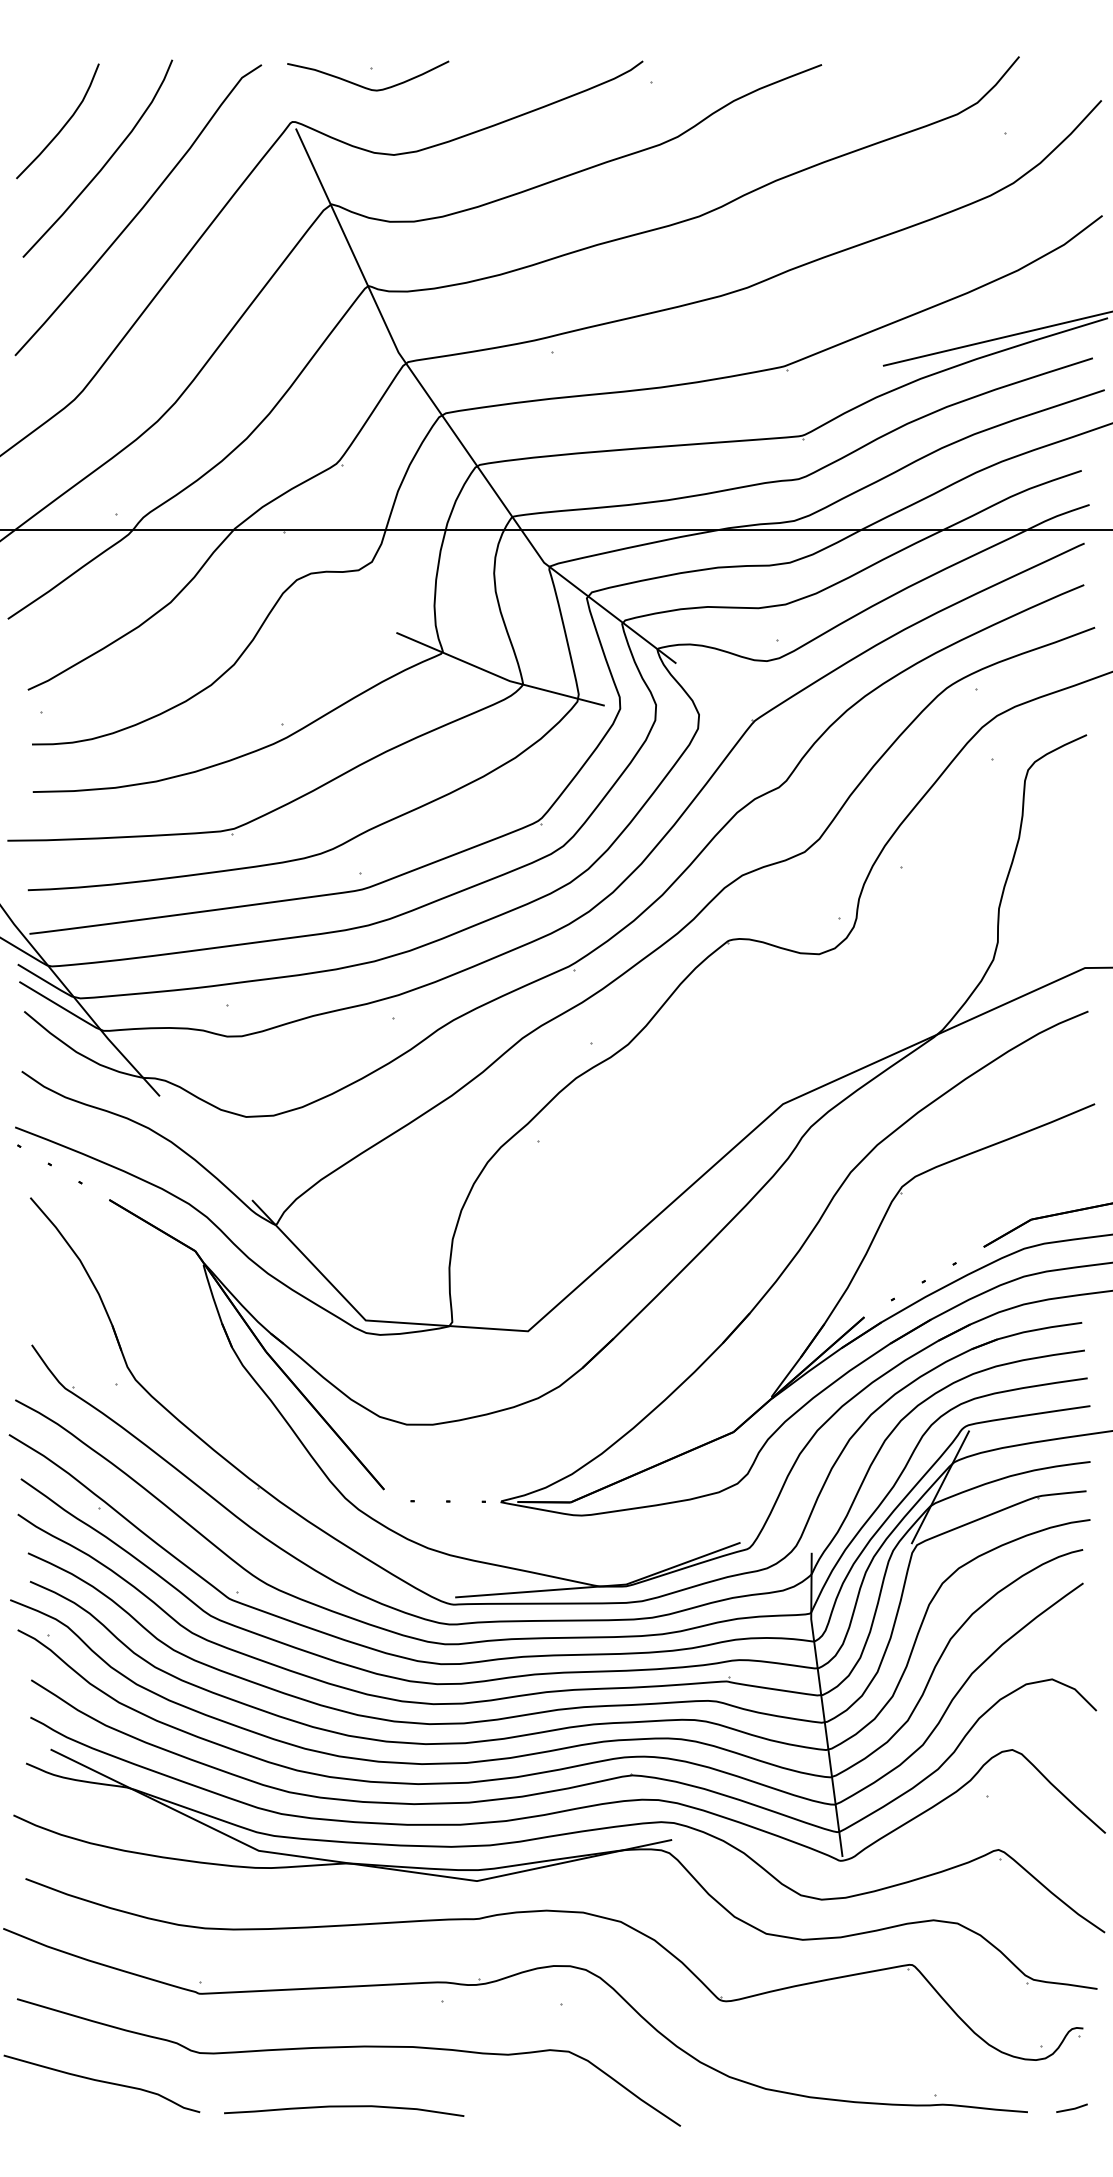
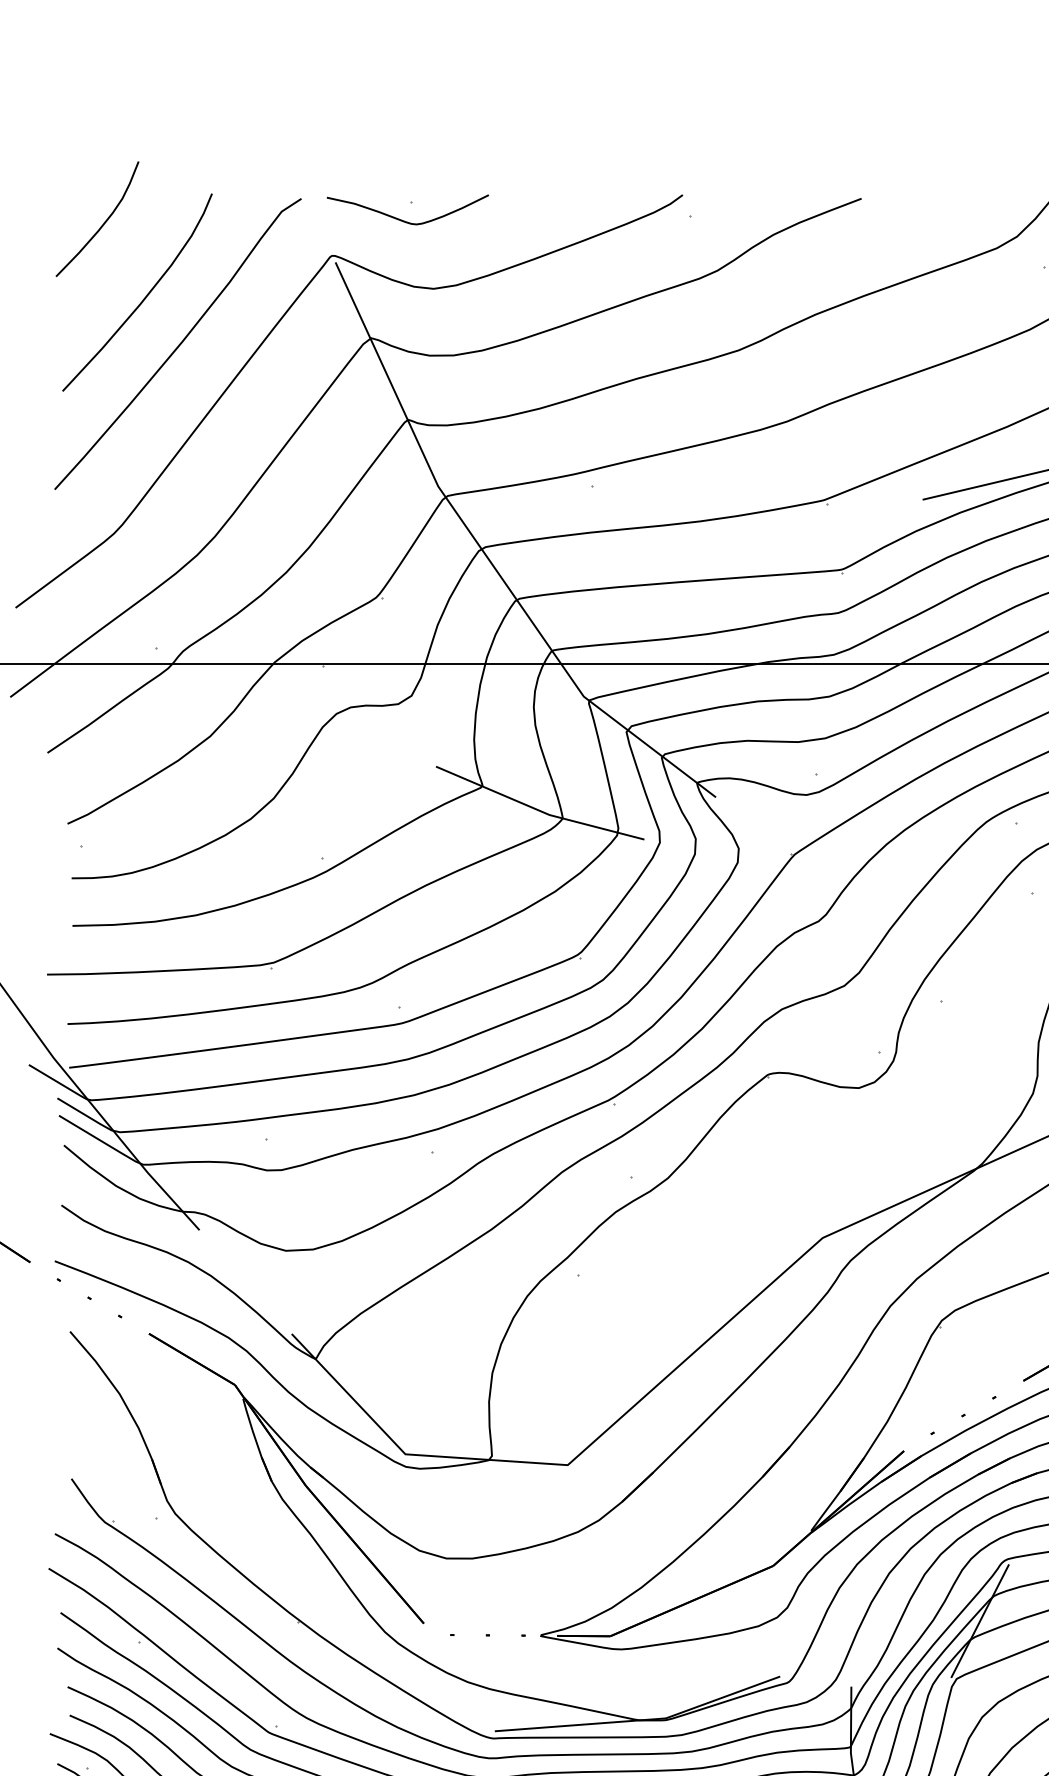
curve: (62, 126) -> (102, 224), moved

